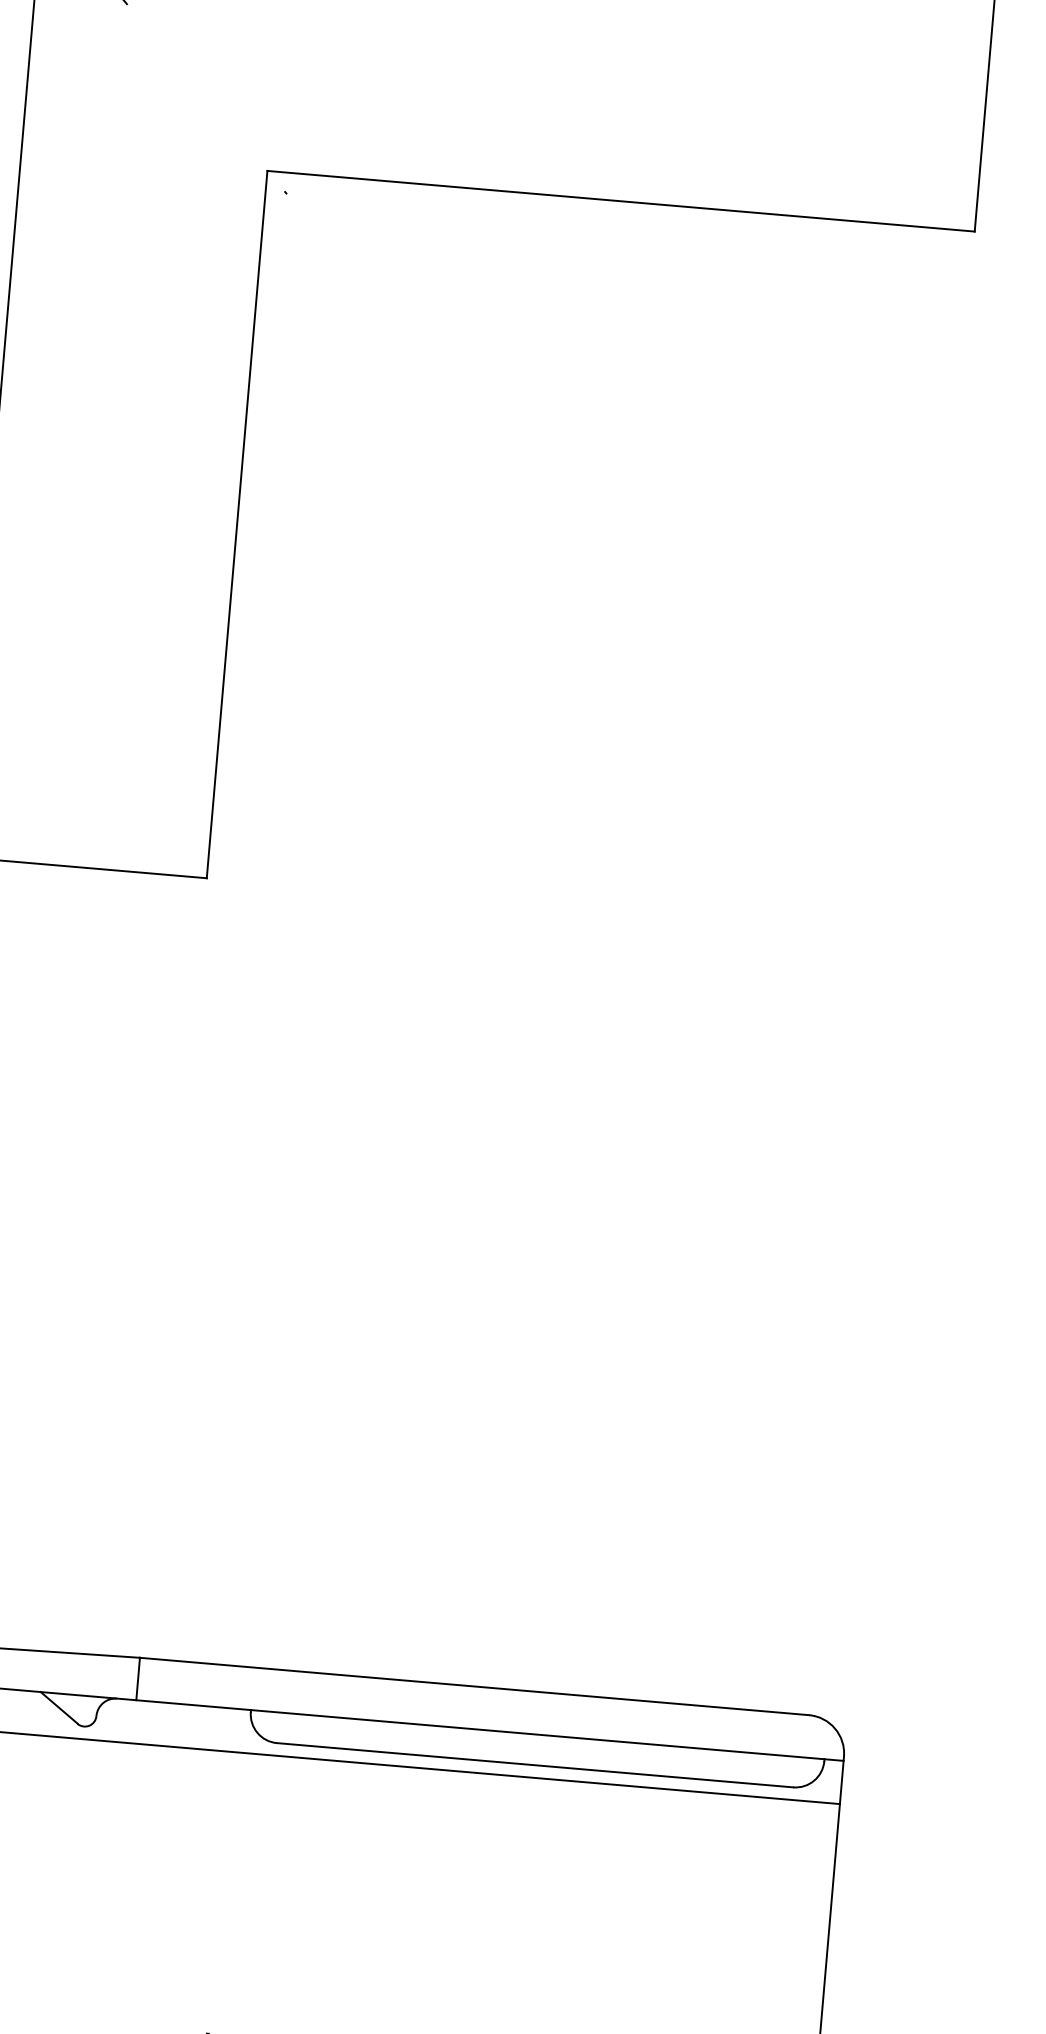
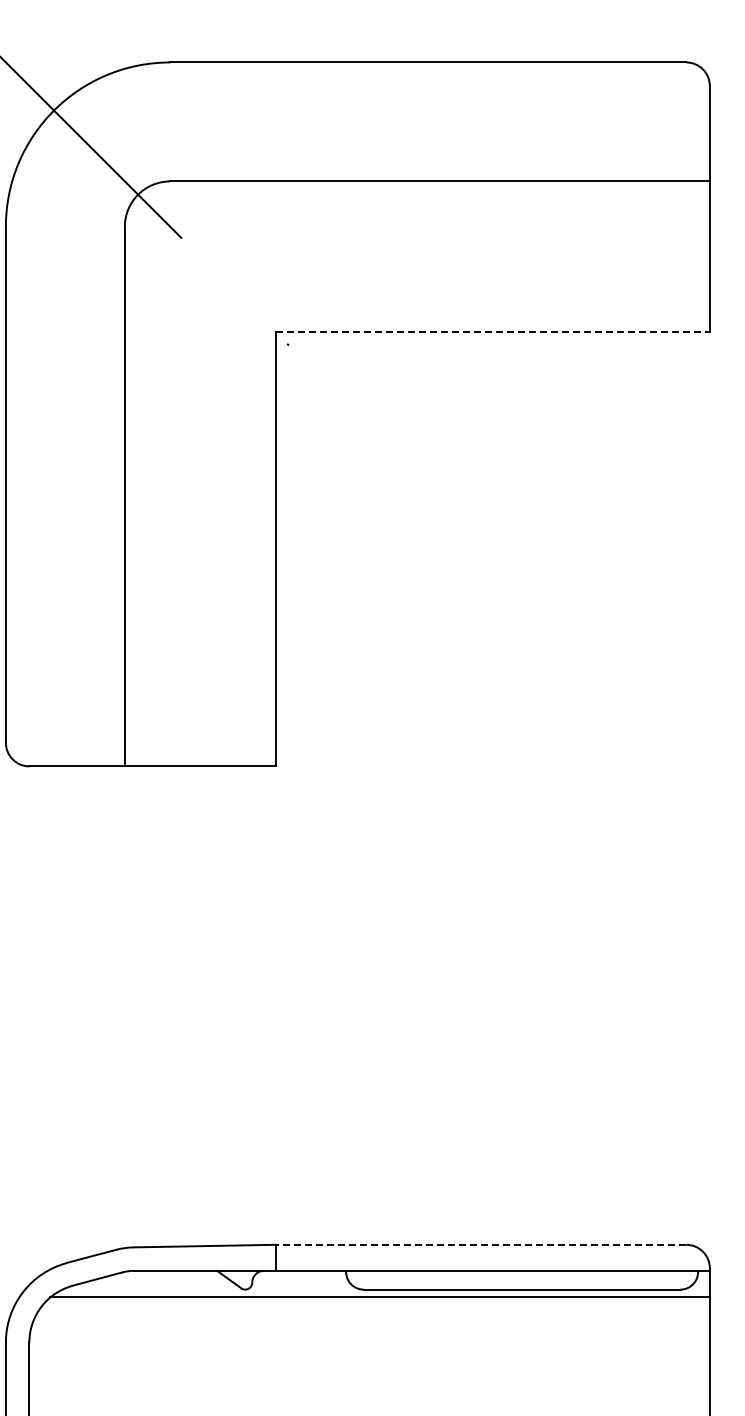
line: (622, 201) -> (493, 332), solid -> dashed
line: (473, 1685) -> (480, 1244), solid -> dashed

